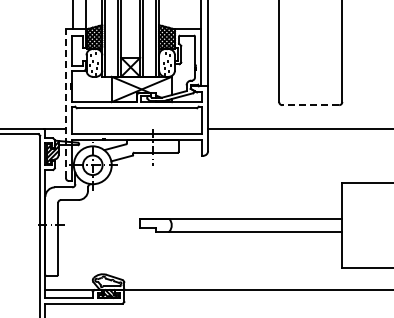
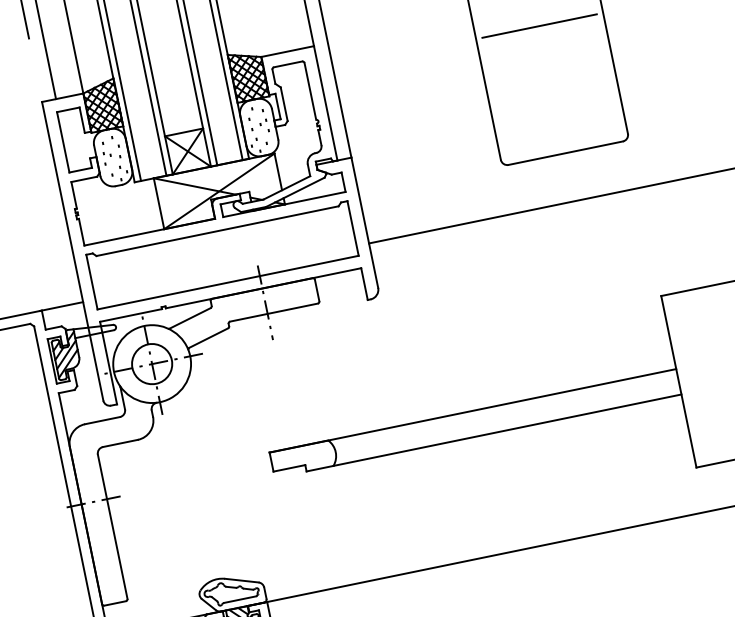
line: (310, 41) -> (538, 25), added
line: (65, 103) -> (71, 251), dashed -> solid
line: (310, 105) -> (565, 153), dashed -> solid

